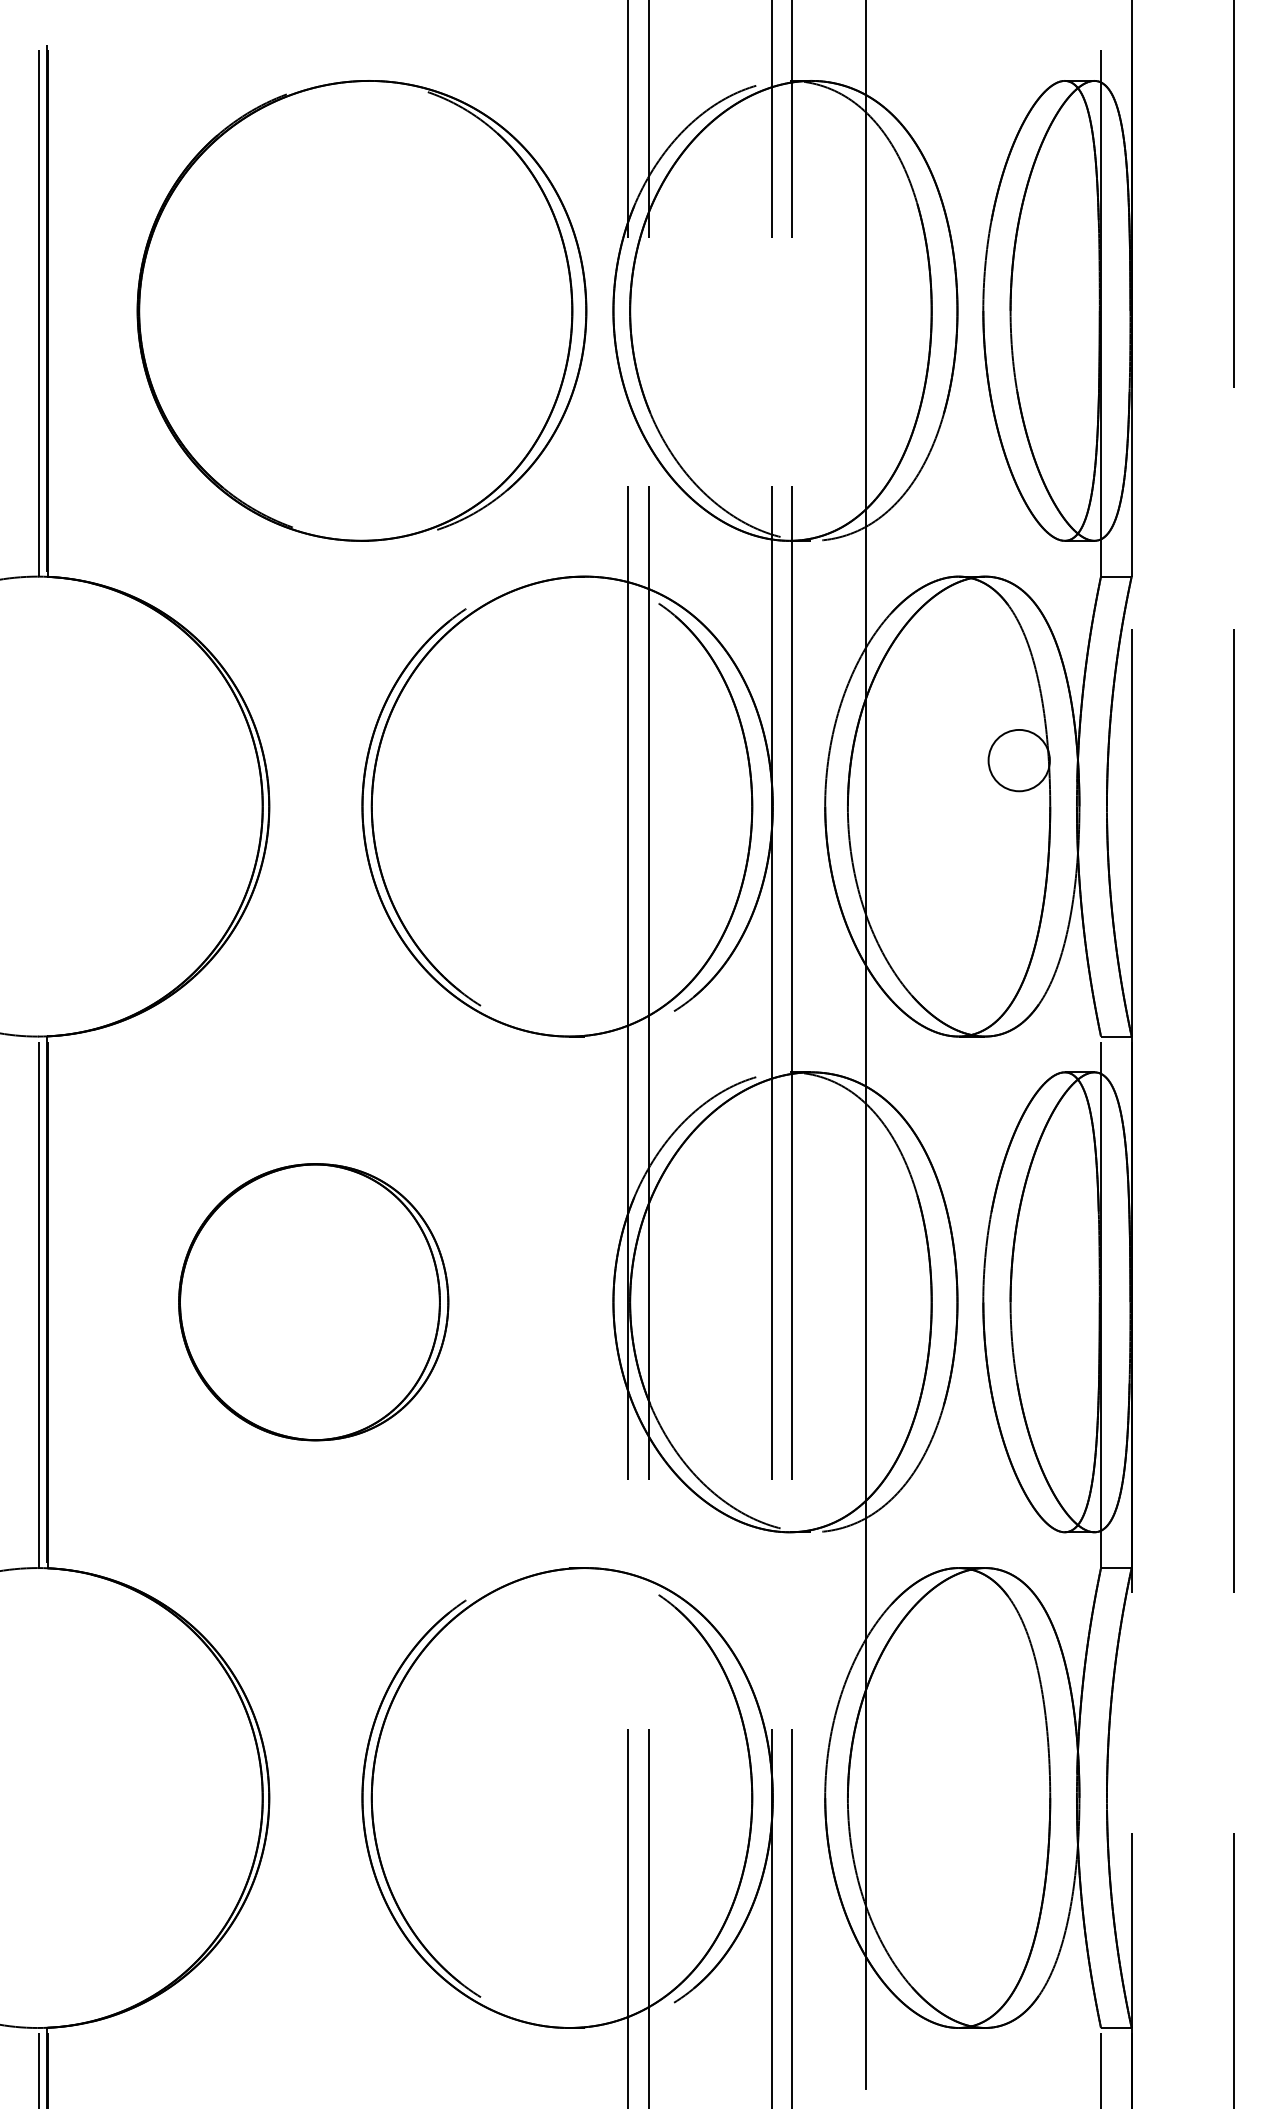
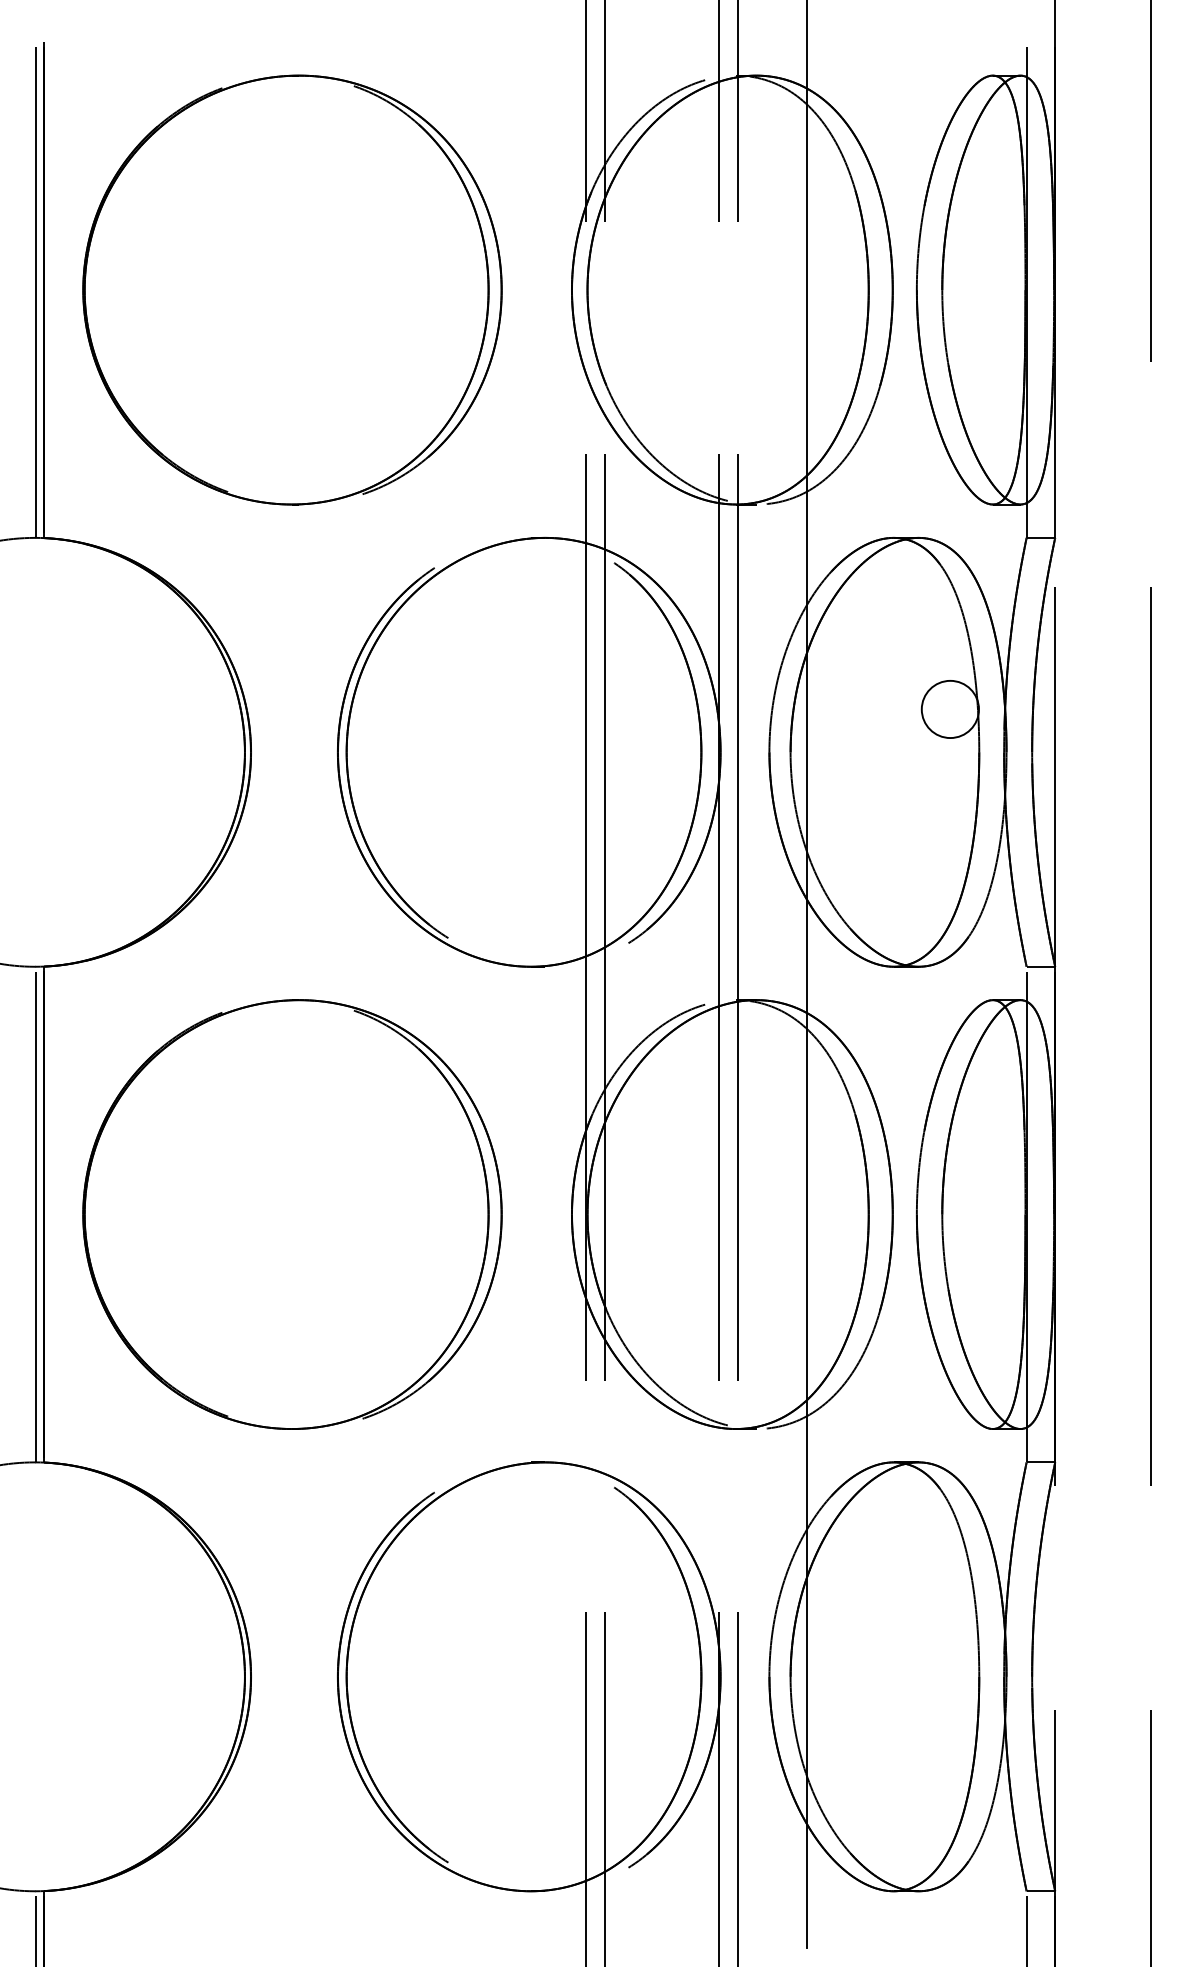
part: (362, 310) -> (292, 289), moved
part: (313, 1302) -> (292, 1214), size x1.67

